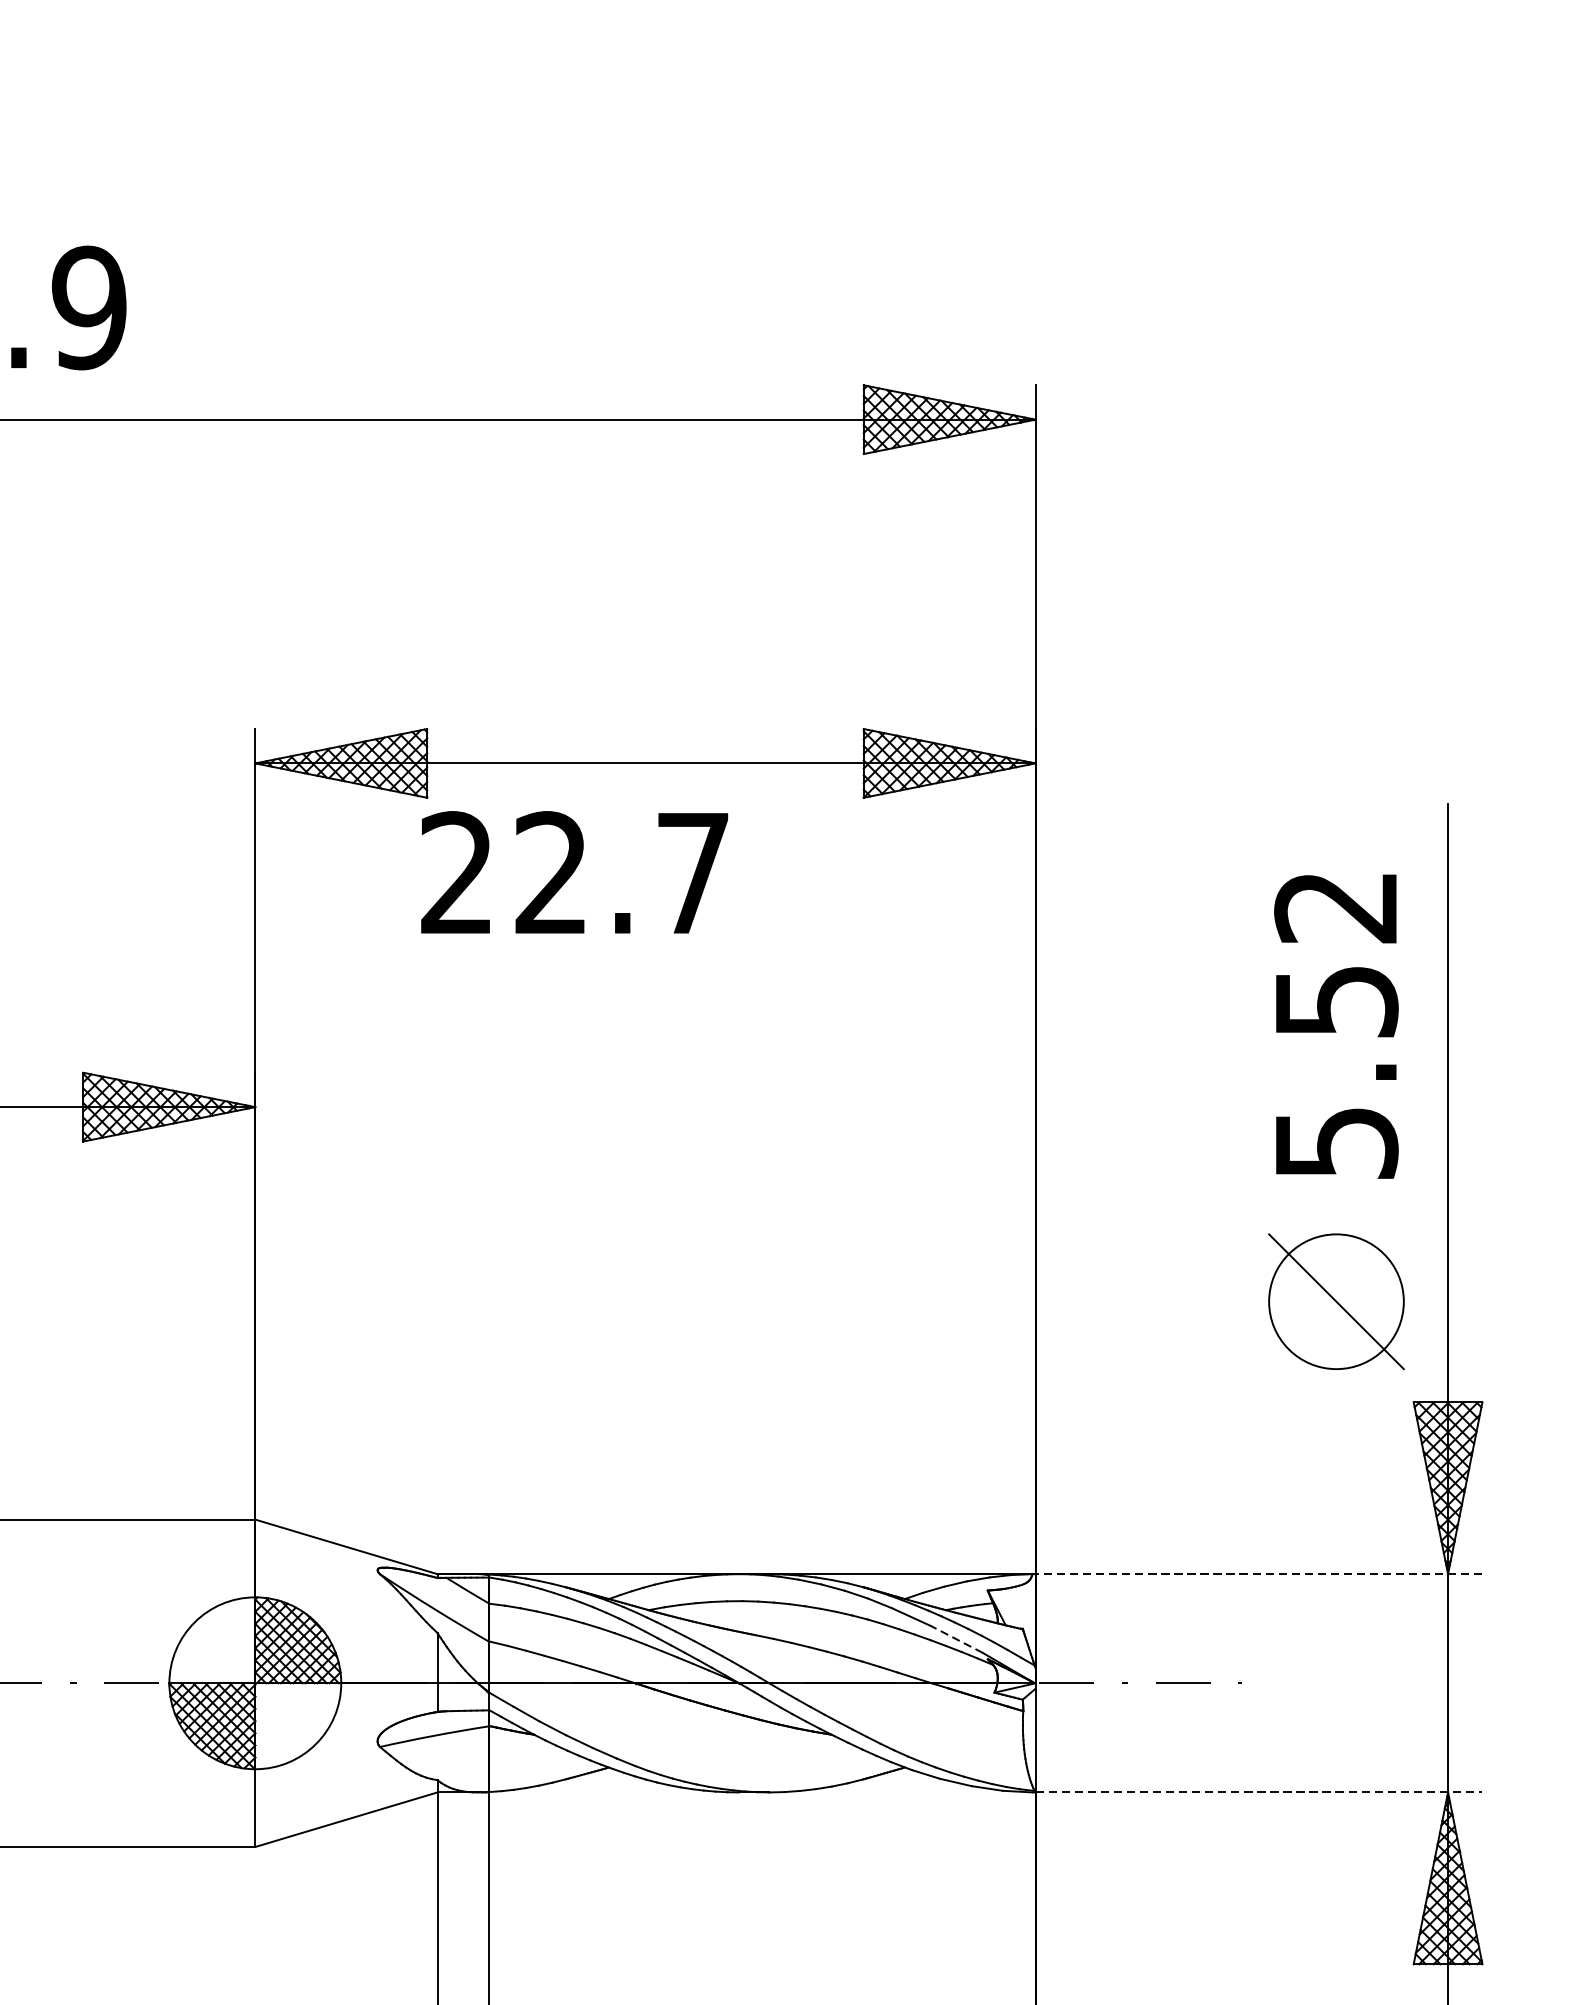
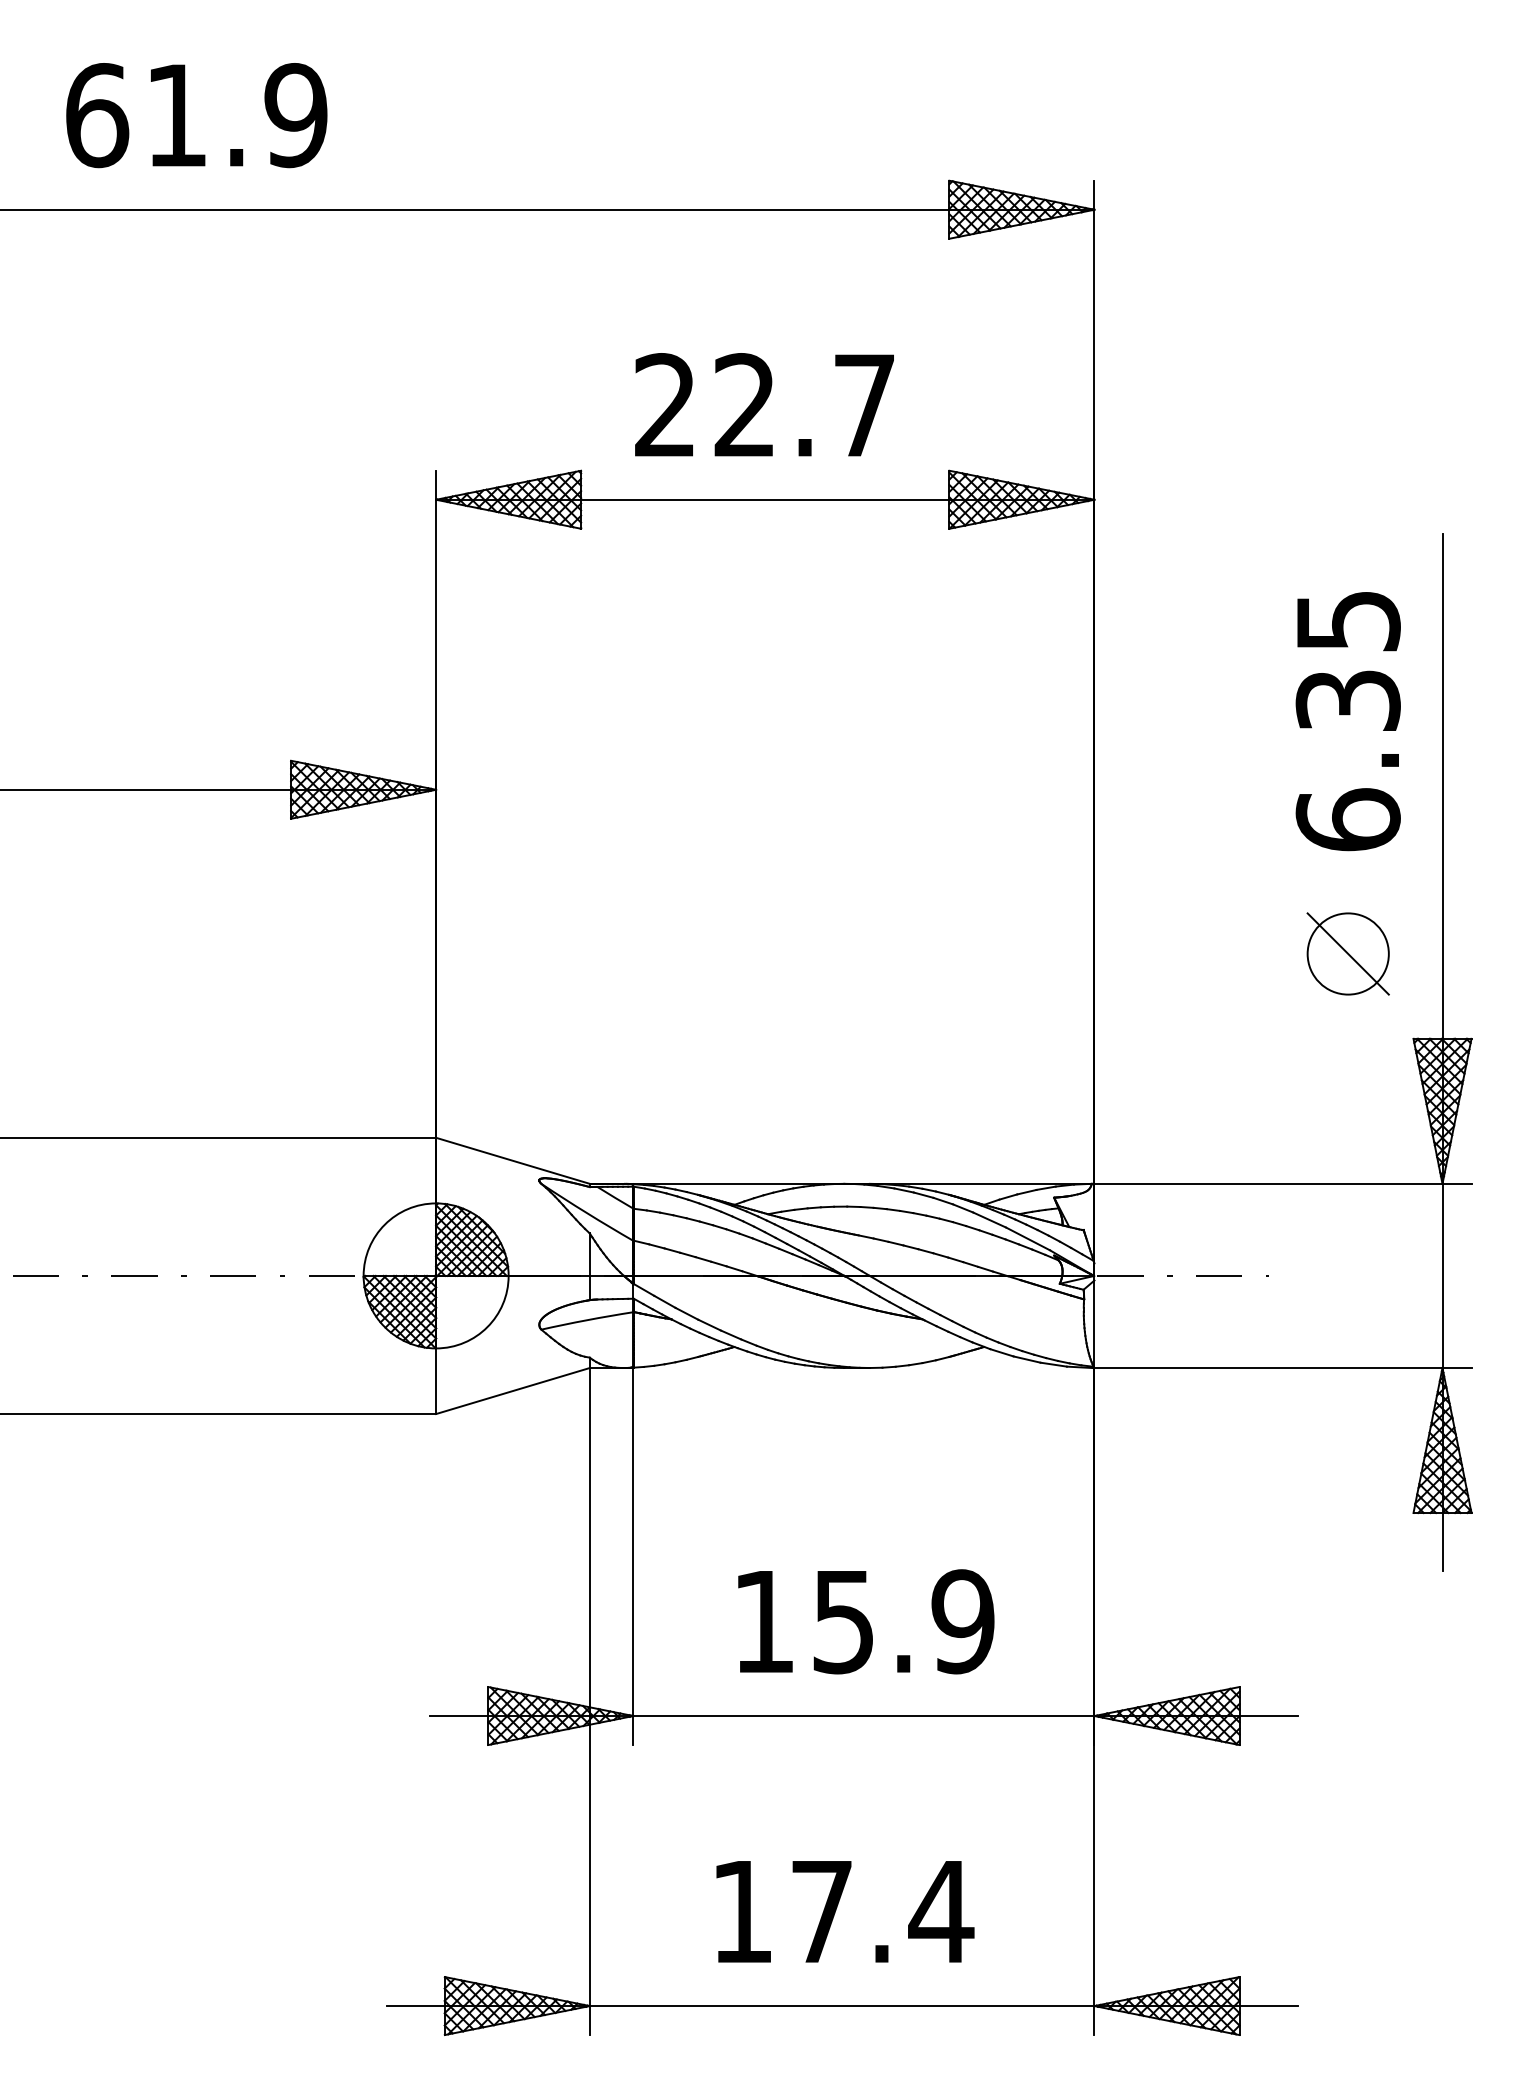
text: (574, 872) -> (764, 404), moved
text: (1335, 1026) -> (1347, 721), 5.52 -> 6.35
part: (1335, 1301) -> (1347, 953), size x0.71
line: (1259, 1573) -> (1283, 1183), dashed -> solid
line: (957, 1638) -> (1028, 1238), dashed -> solid
line: (1259, 1793) -> (1283, 1368), dashed -> solid

